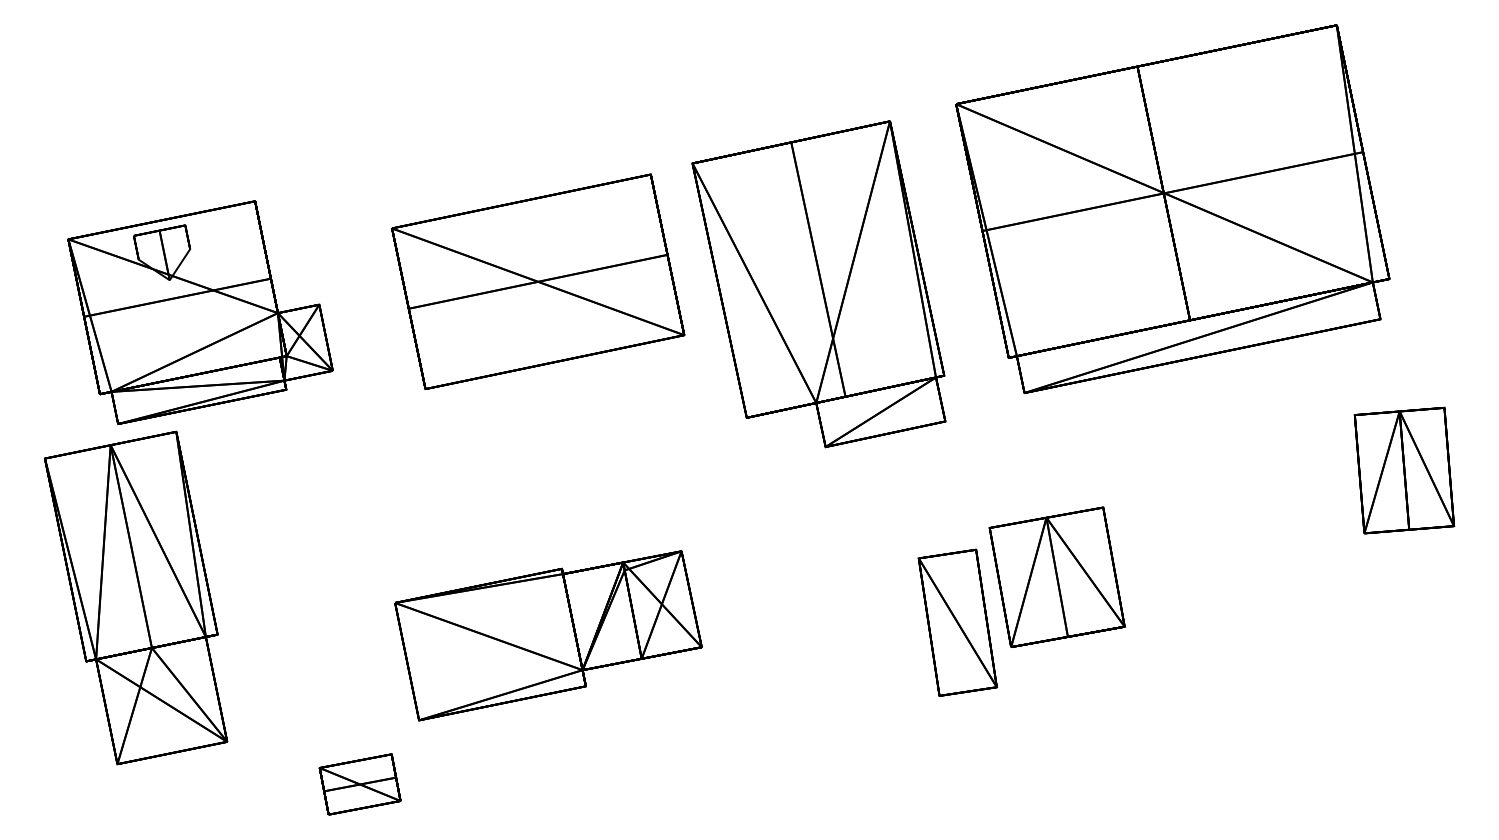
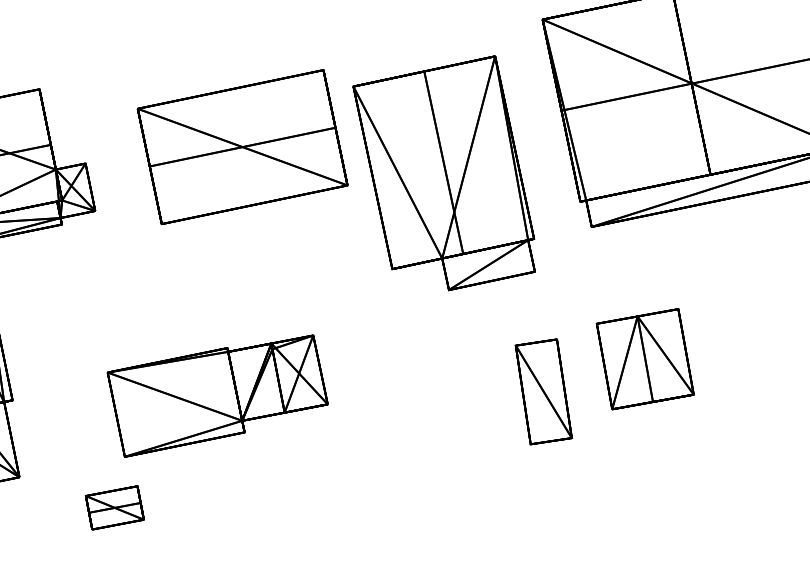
part: (818, 284) -> (443, 173), moved
part: (1056, 576) -> (644, 358), moved
part: (548, 635) -> (217, 395), moved

